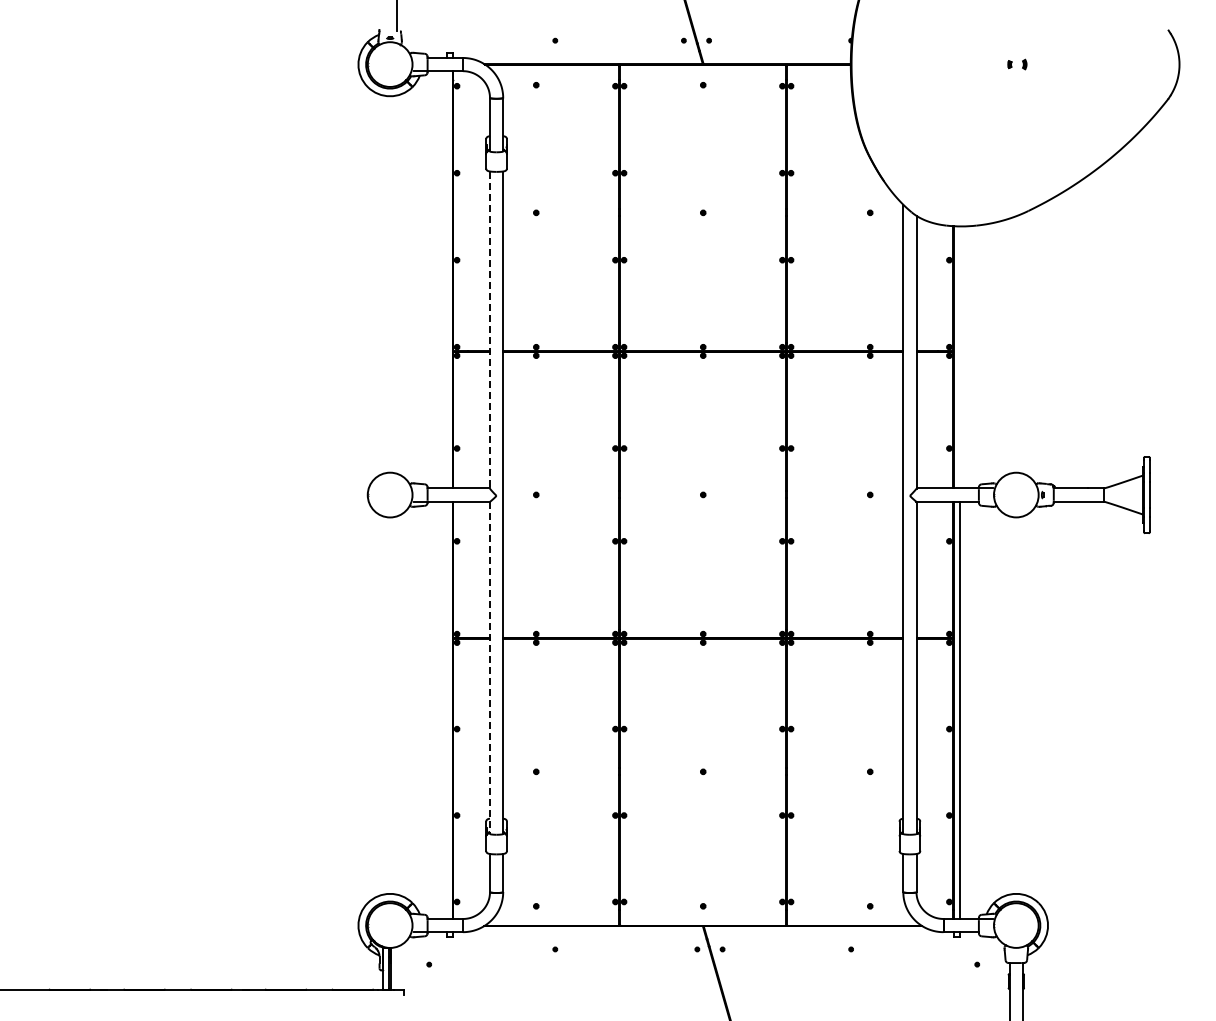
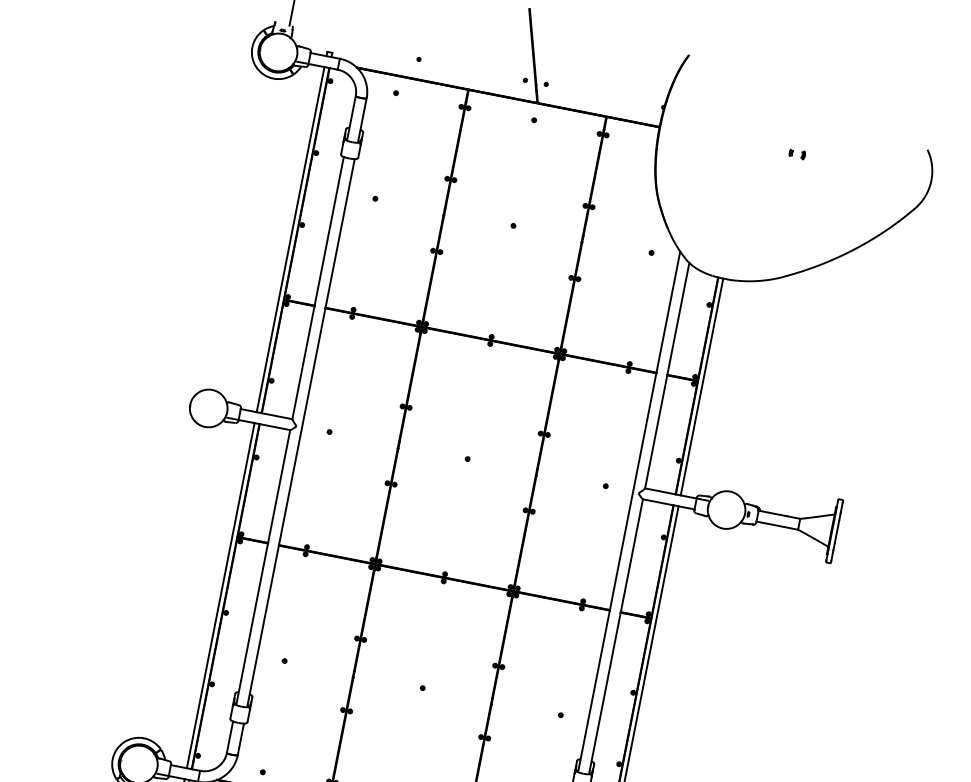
line: (446, 279) -> (290, 239), added
line: (489, 330) -> (317, 288), dashed -> solid
line: (959, 357) -> (701, 387), added
line: (489, 668) -> (262, 568), dashed -> solid
line: (446, 709) -> (220, 594), added

